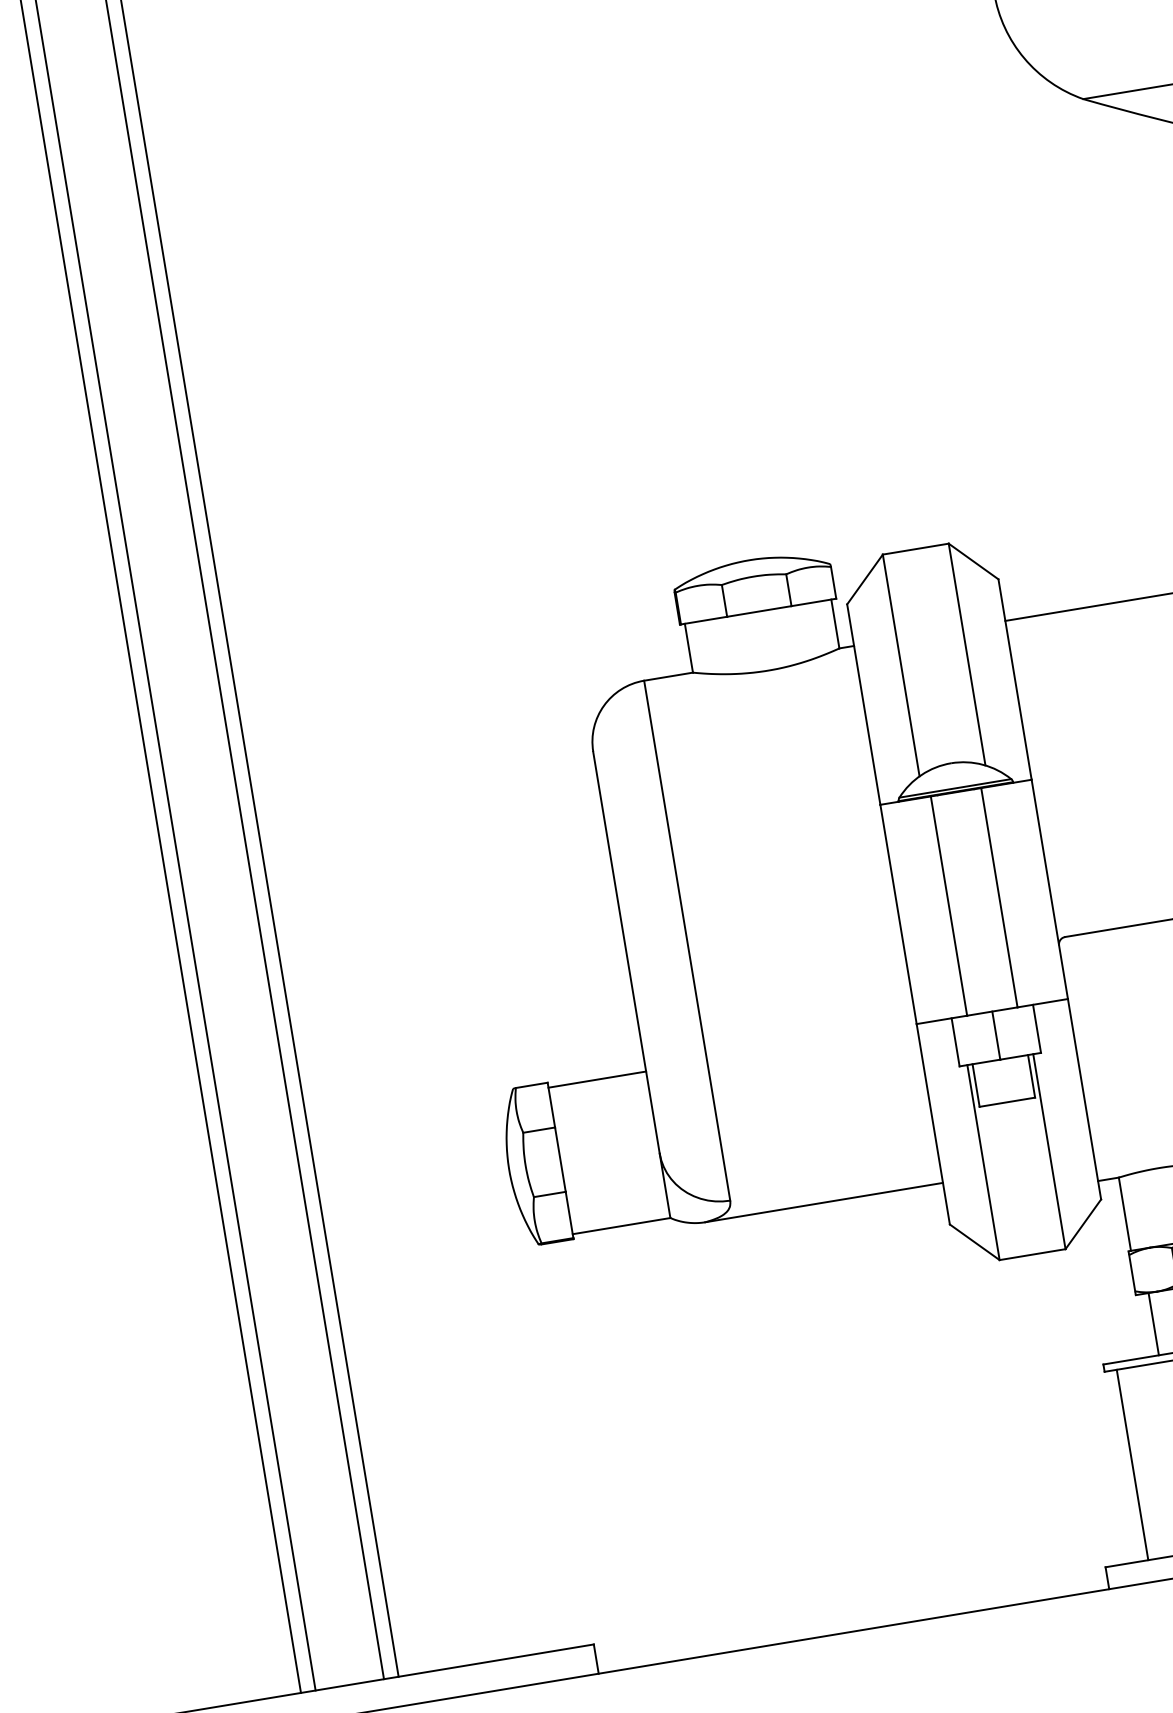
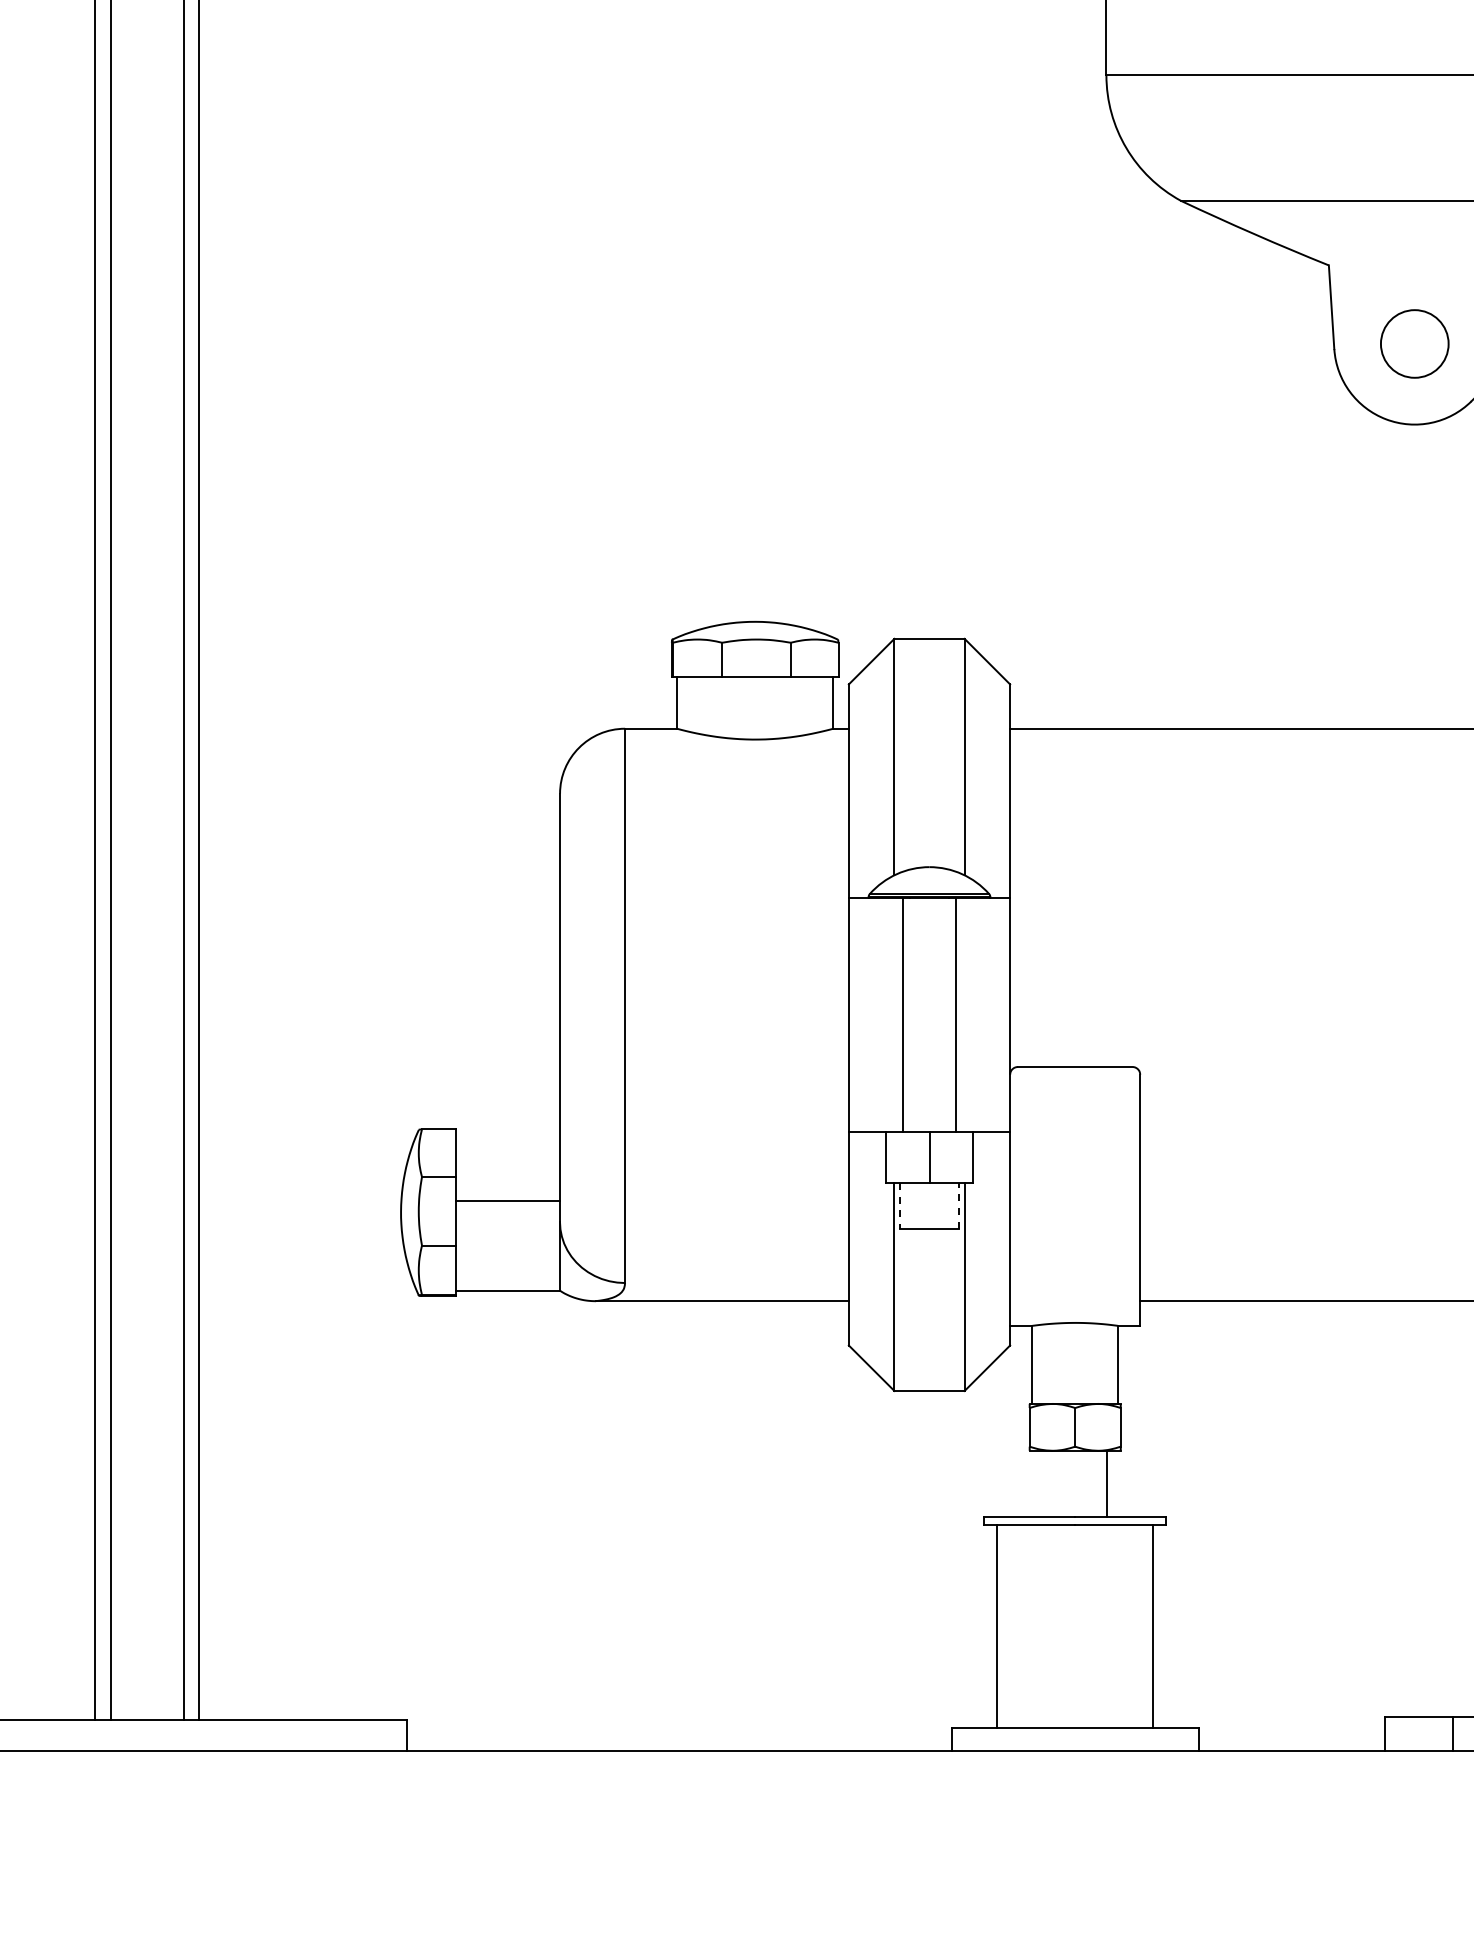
line: (1031, 1076) -> (959, 1205), solid -> dashed
line: (596, 1079) -> (507, 1200), moved
line: (975, 1085) -> (899, 1205), solid -> dashed
line: (1153, 1323) -> (1043, 1483), removed

